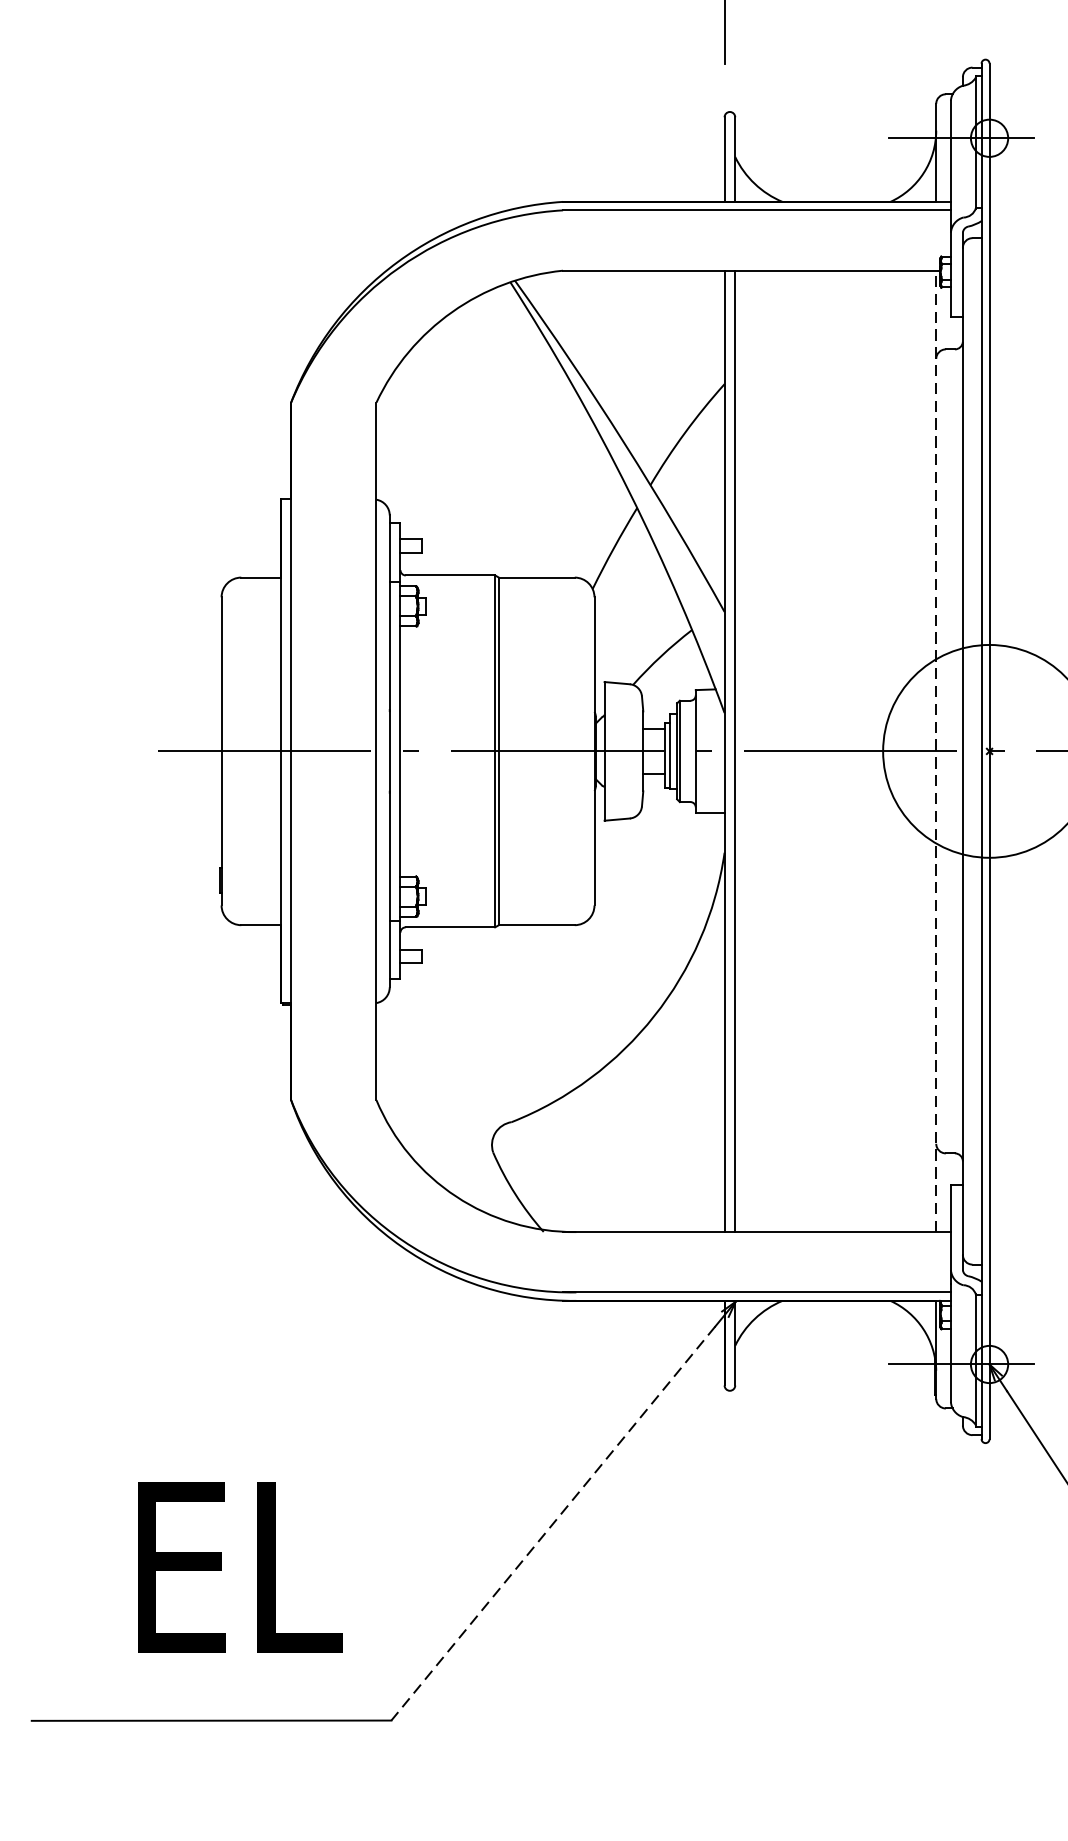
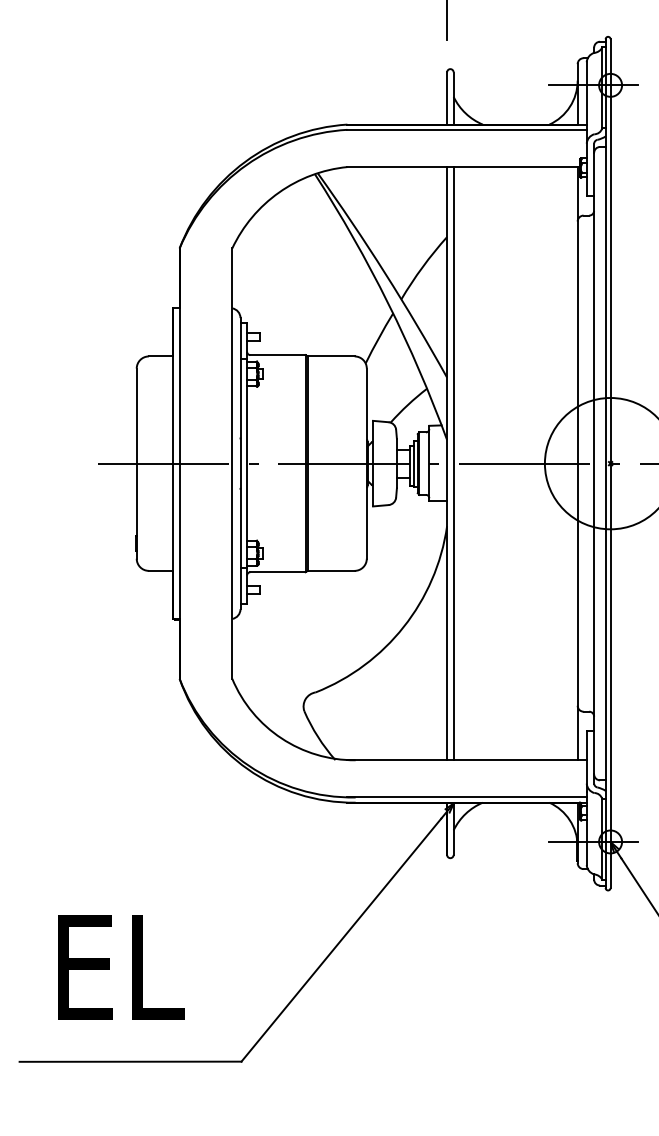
line: (935, 751) -> (577, 463), dashed -> solid
line: (553, 1524) -> (341, 940), dashed -> solid
text: (240, 1567) -> (121, 967), moved

